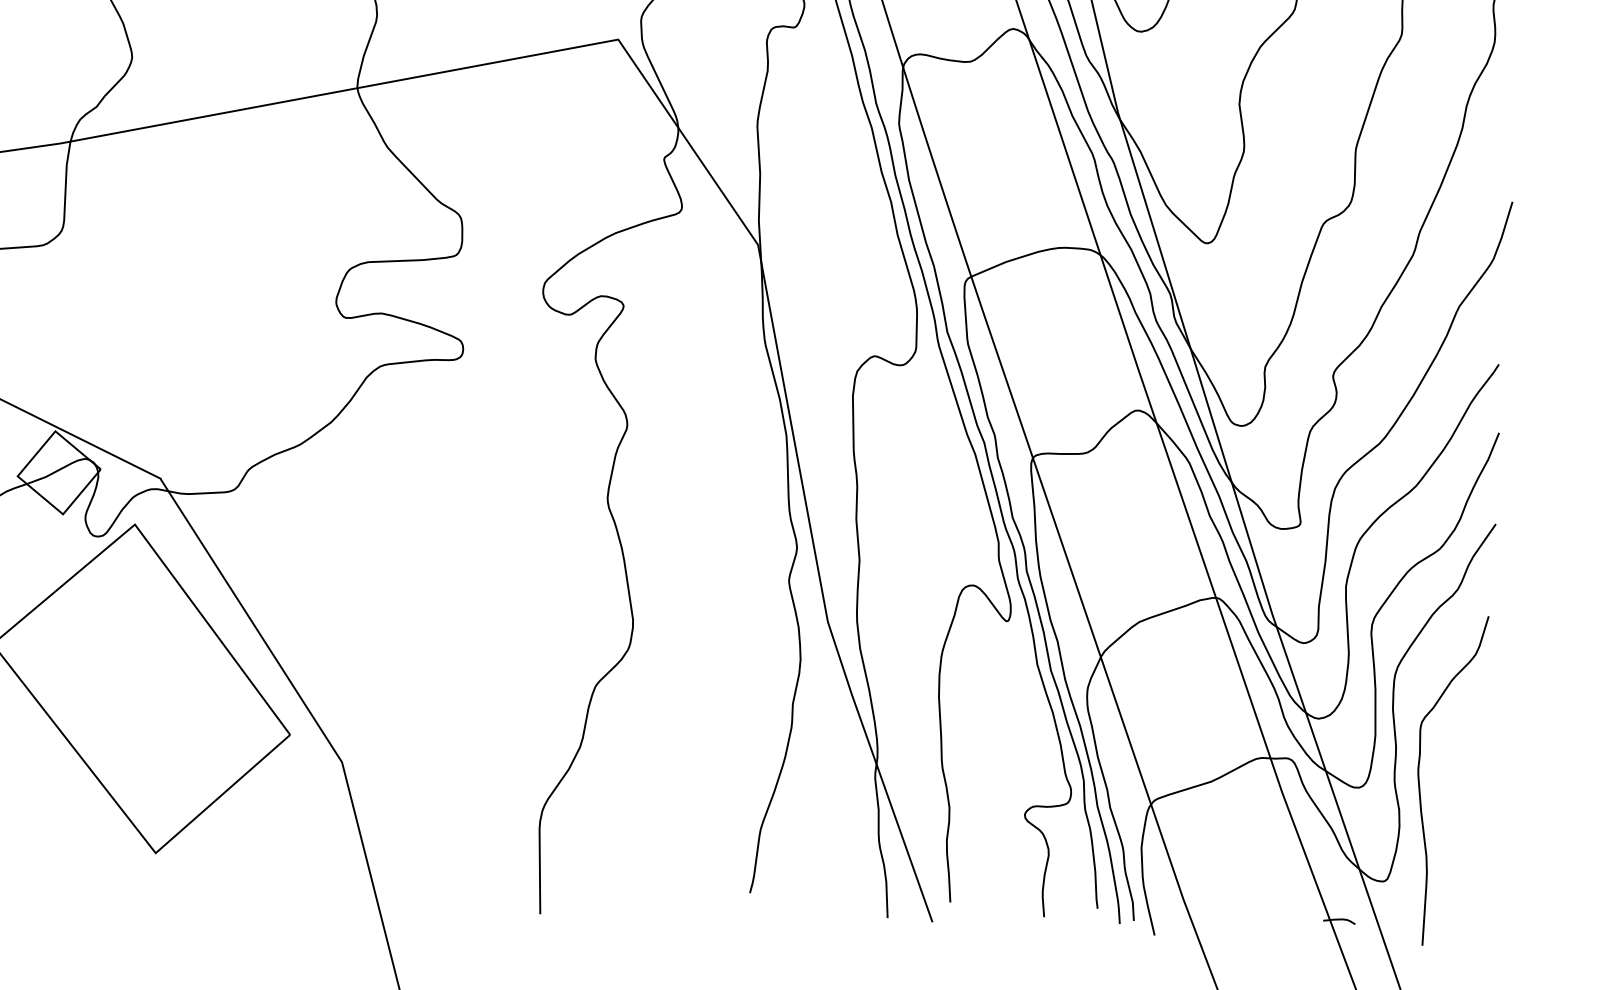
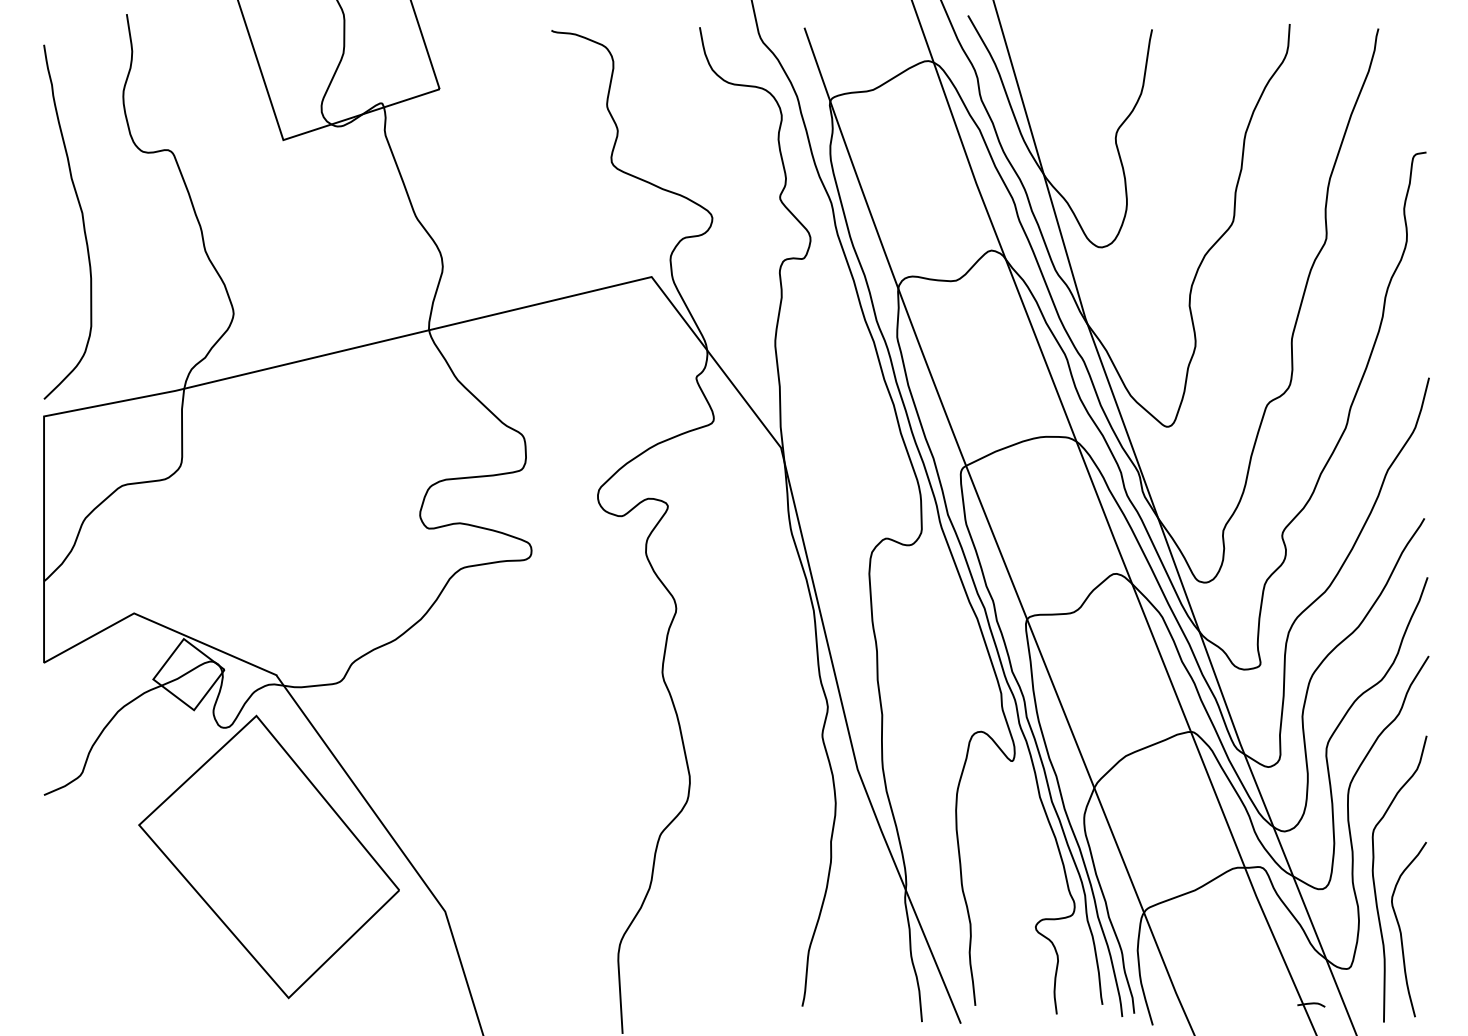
curve: (1448, 840) -> (1401, 930), added

